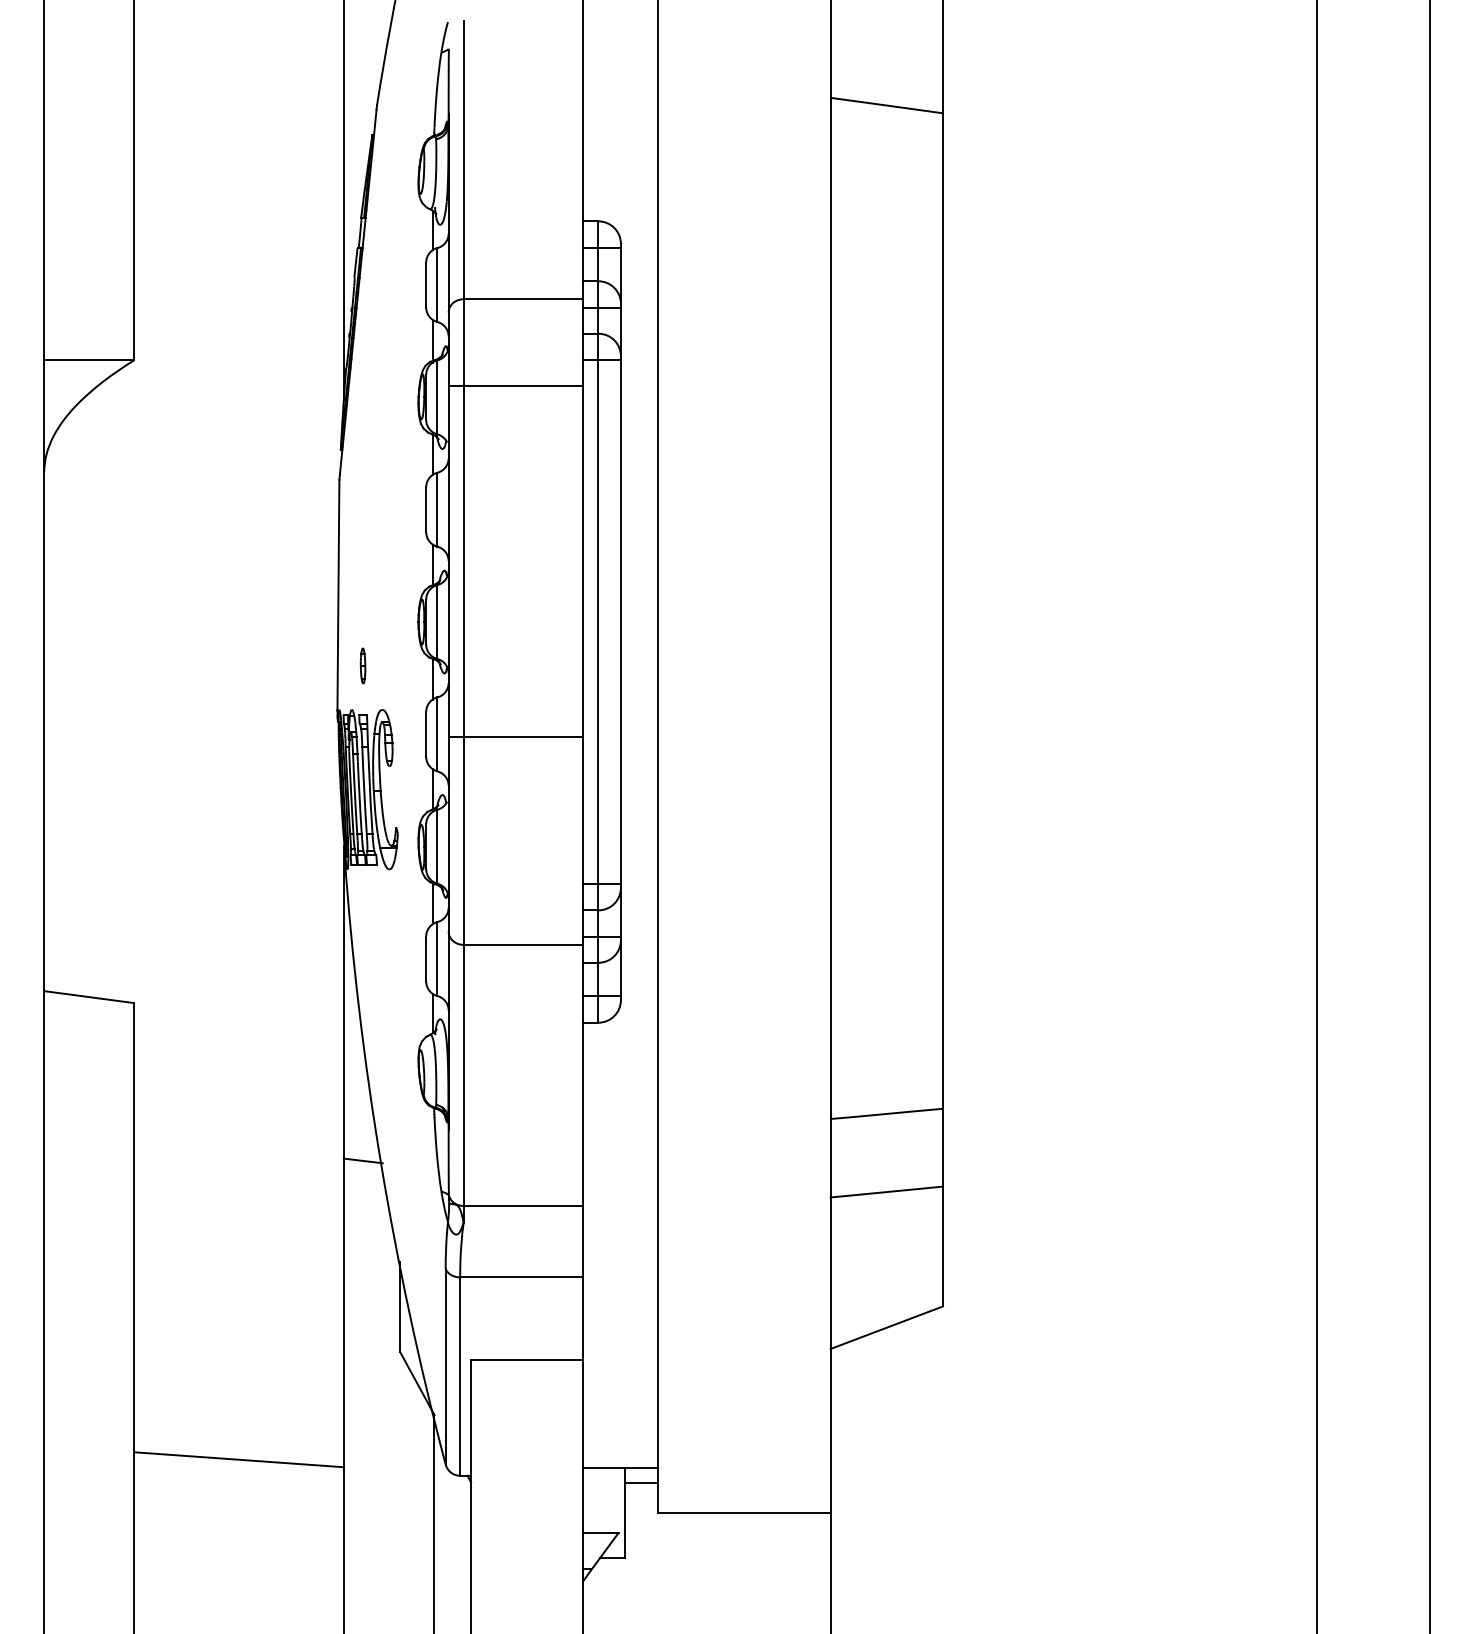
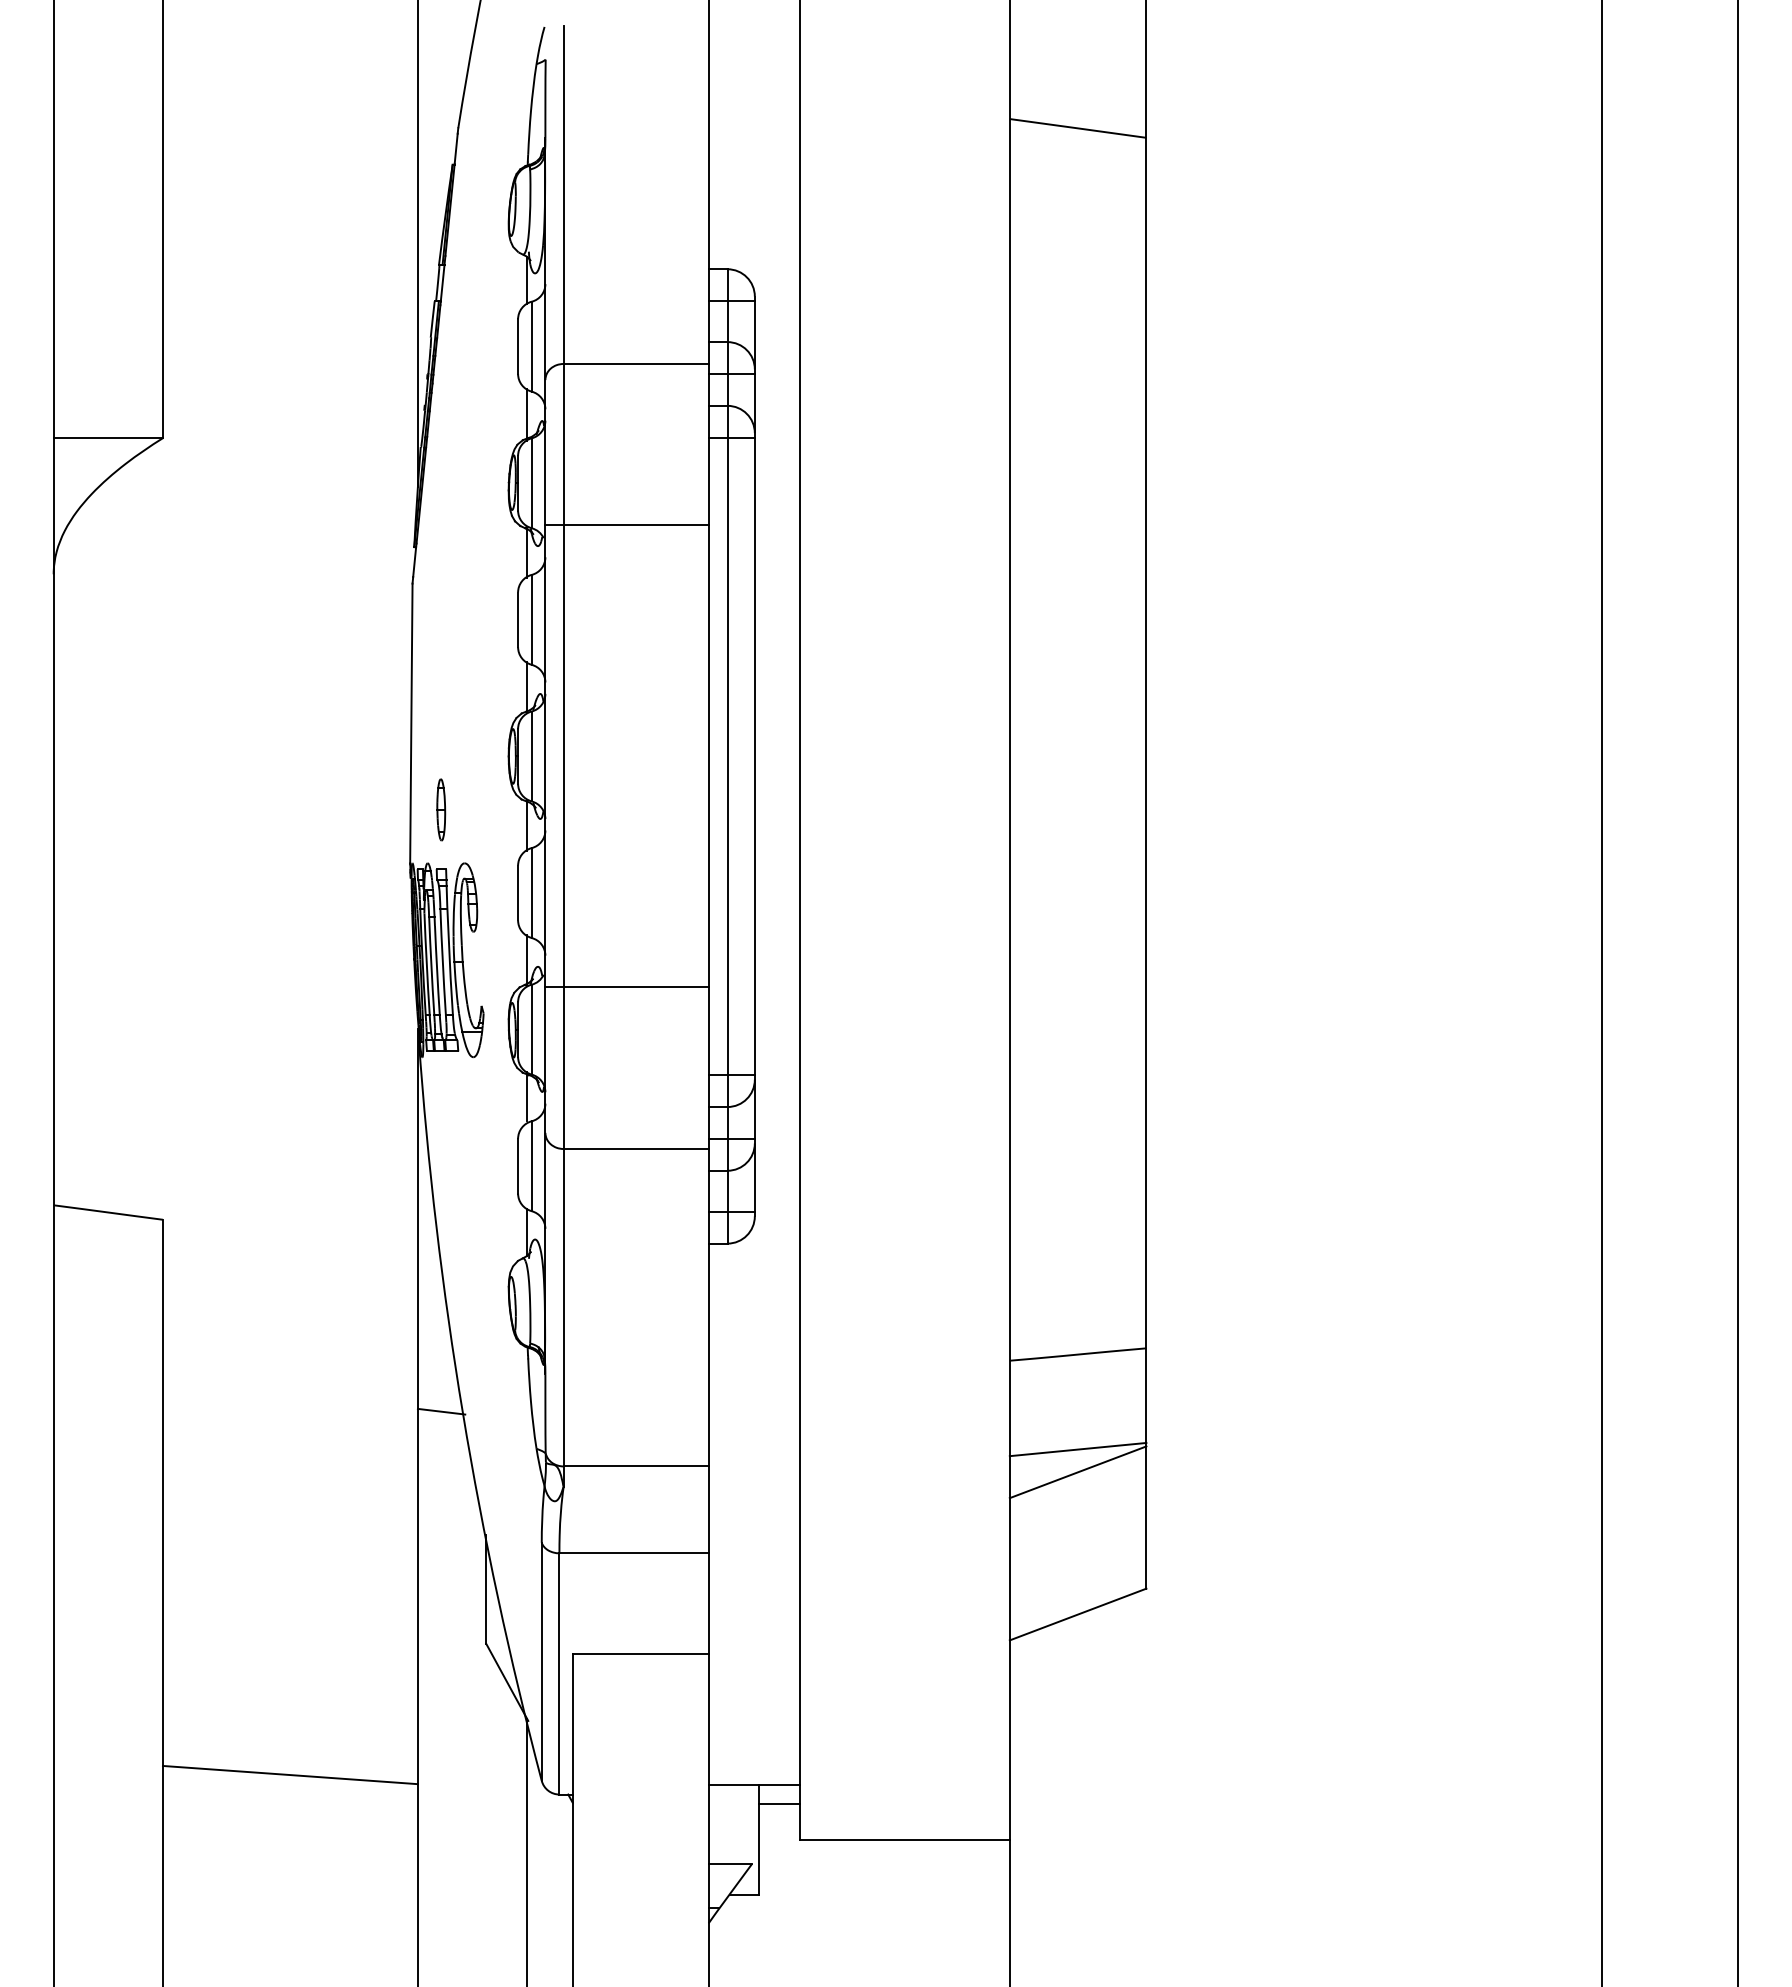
line: (516, 386) -> (627, 525), moved
part: (363, 665) -> (441, 809), size x1.43
line: (516, 737) -> (627, 987), moved
line: (886, 1210) -> (1077, 1472), added

